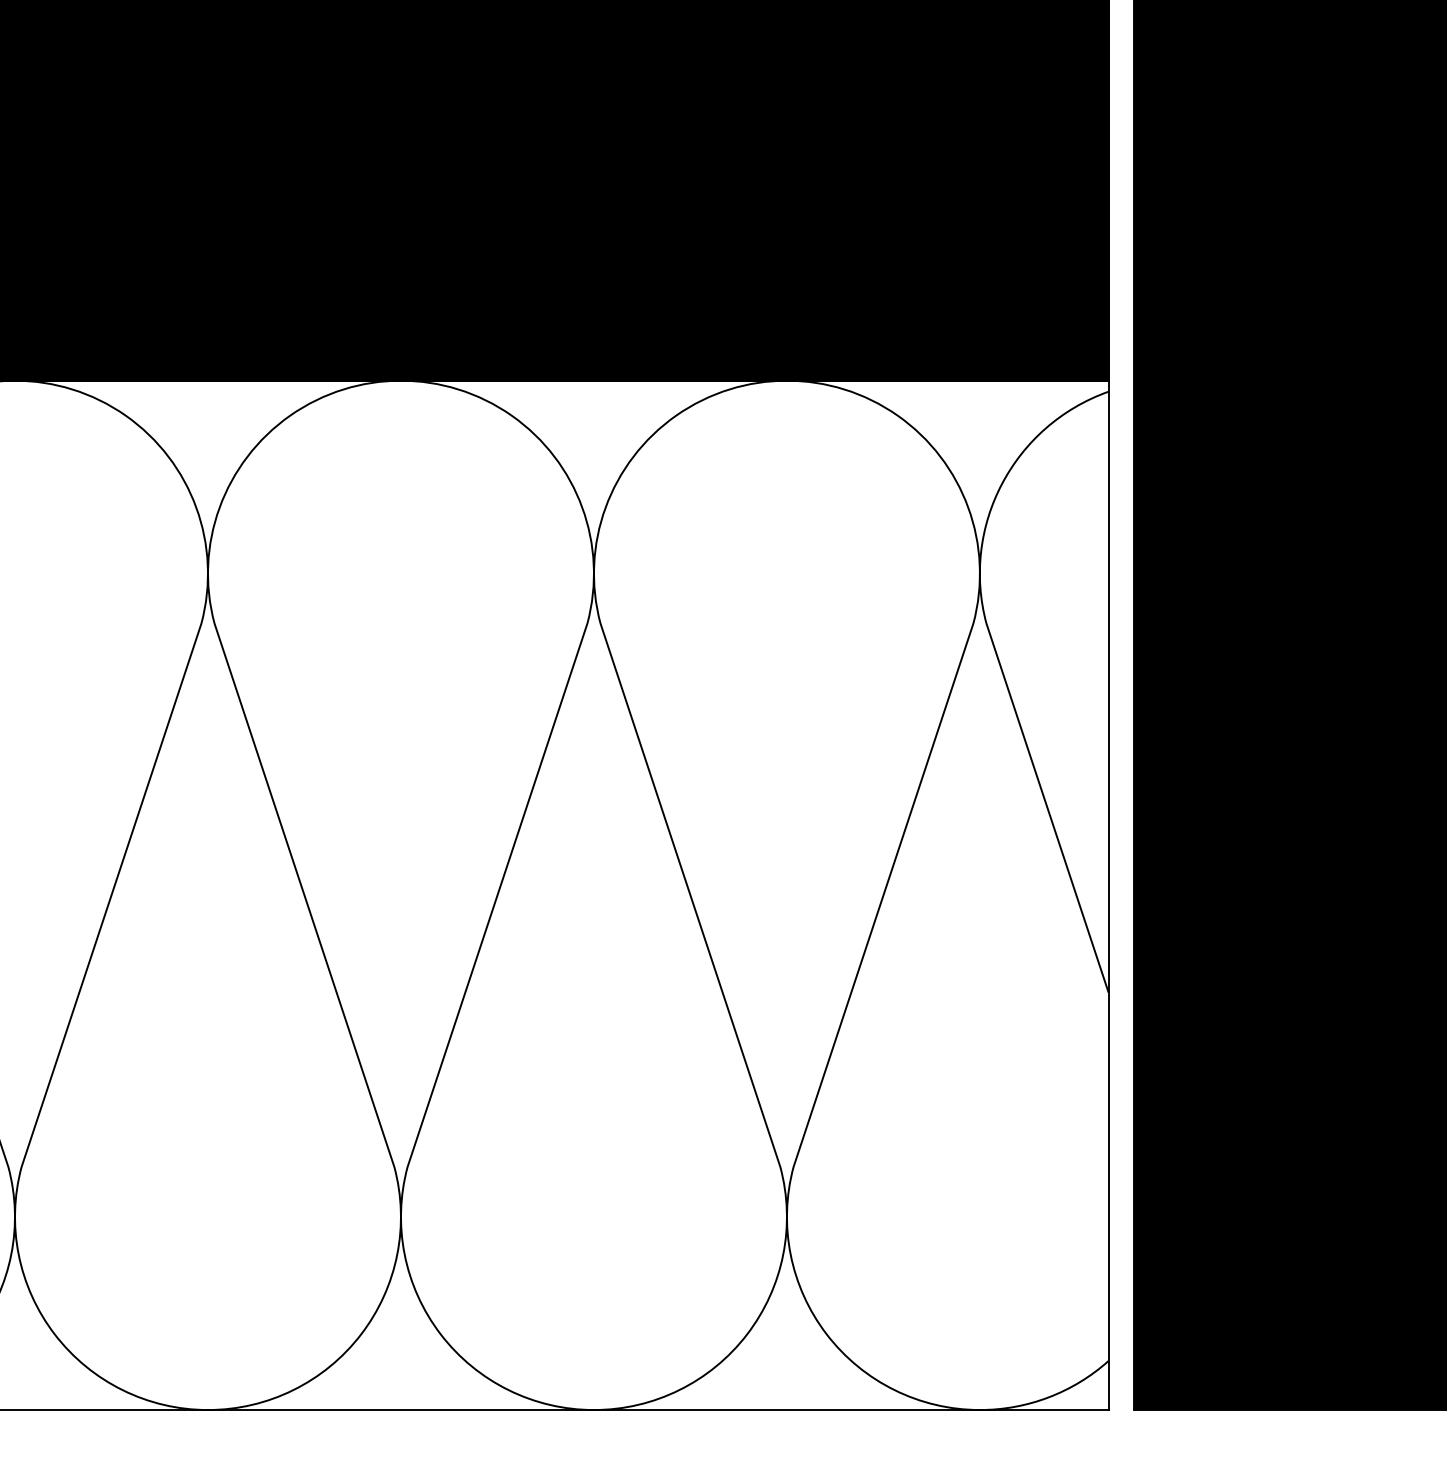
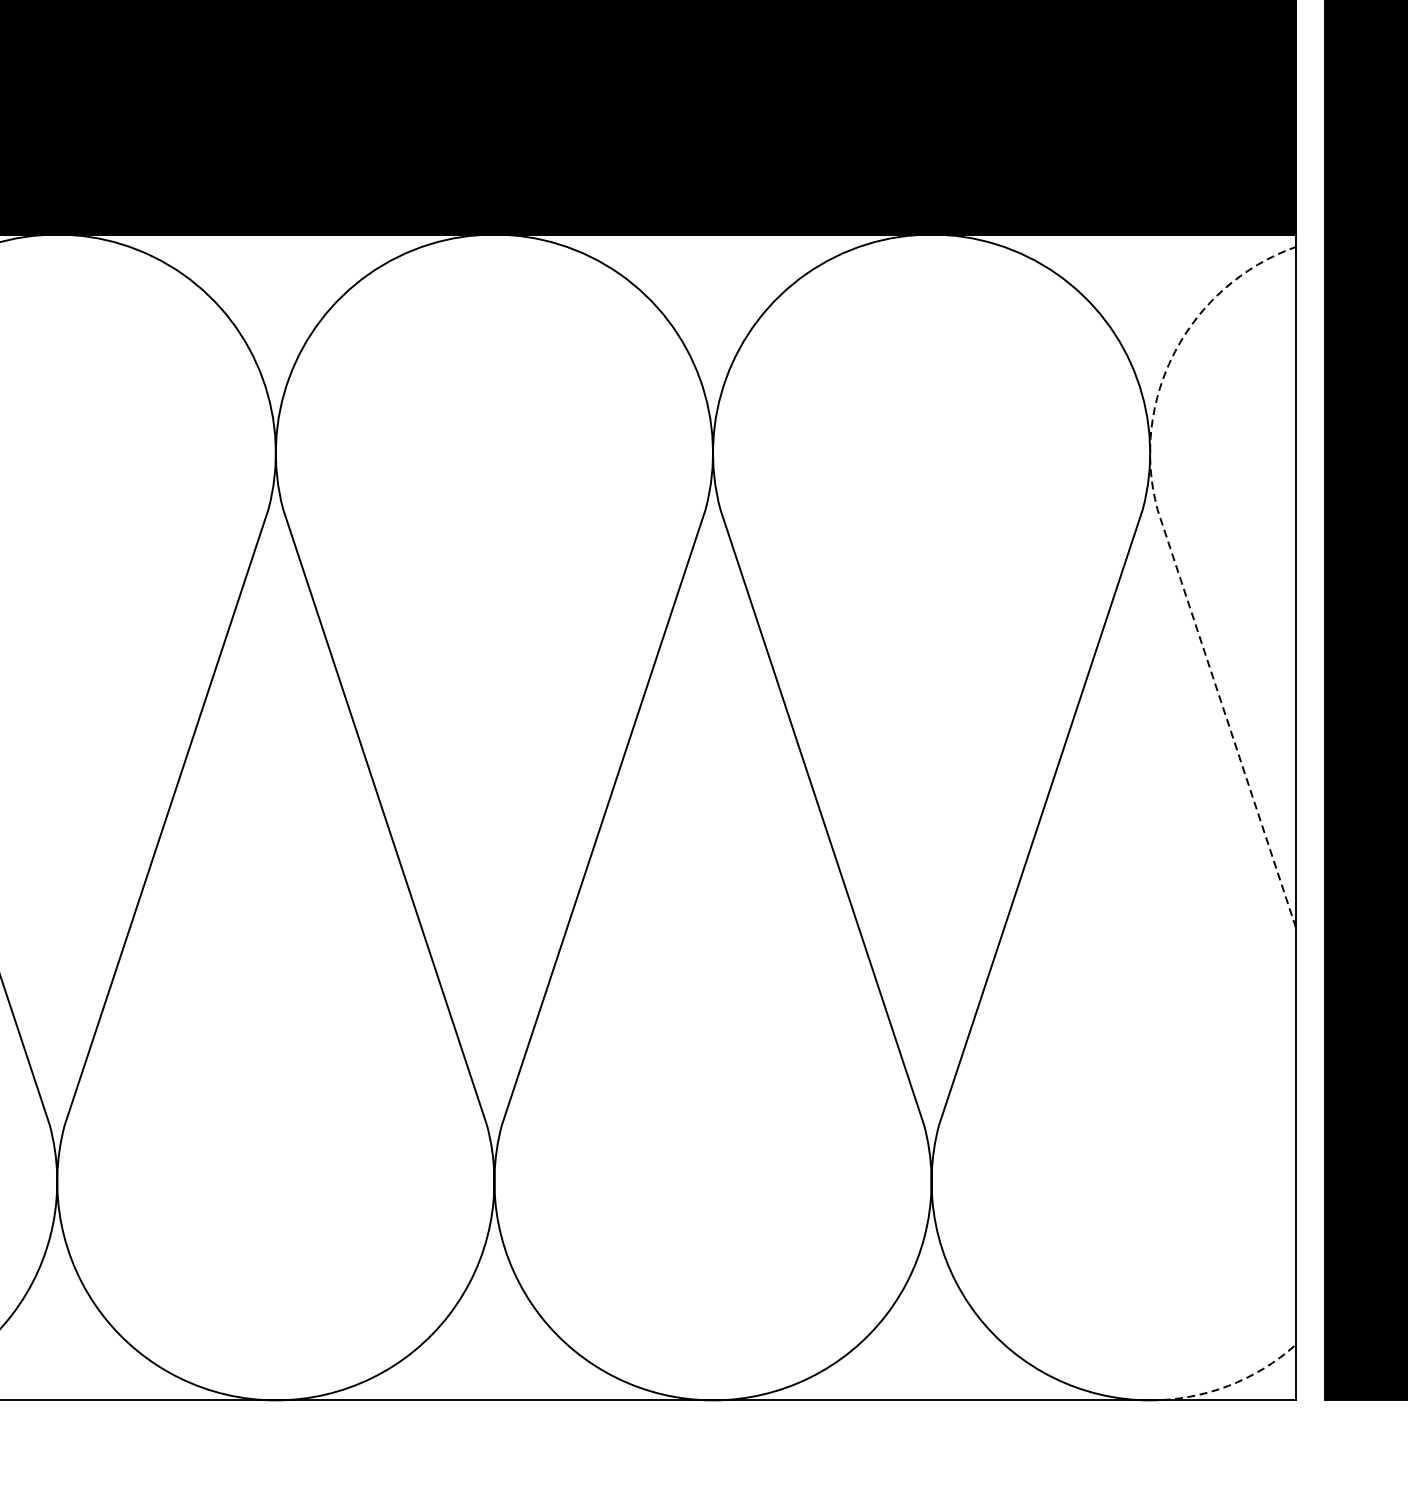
line: (998, 660) -> (1171, 551), solid -> dashed
line: (1048, 1397) -> (1227, 1386), solid -> dashed

